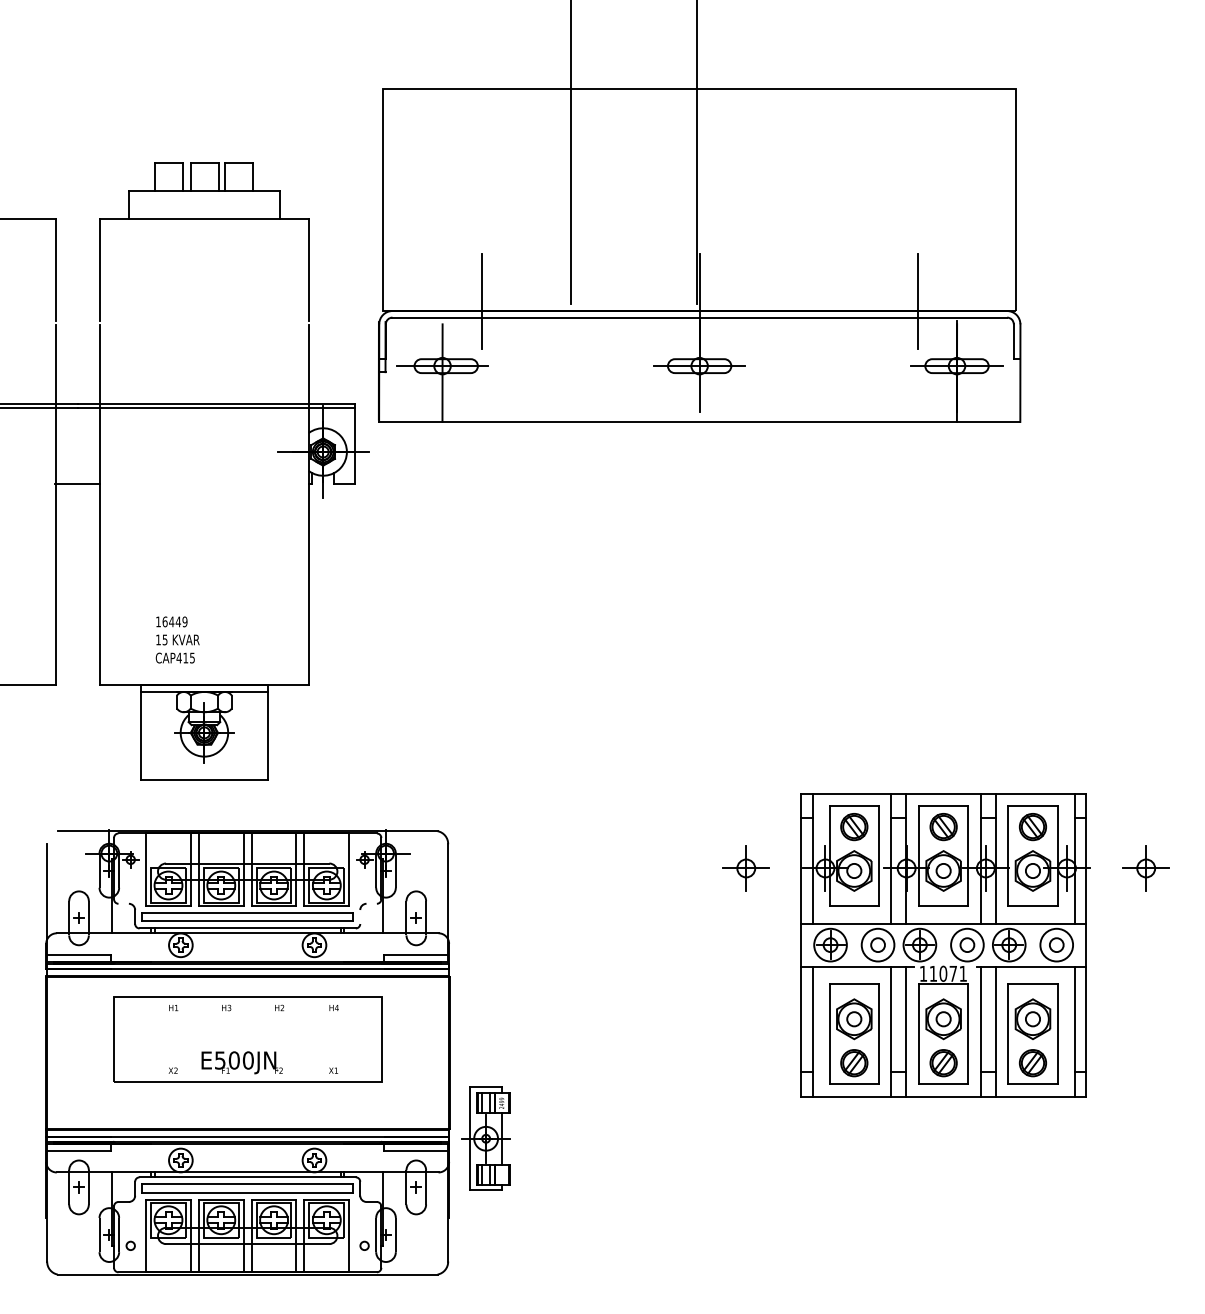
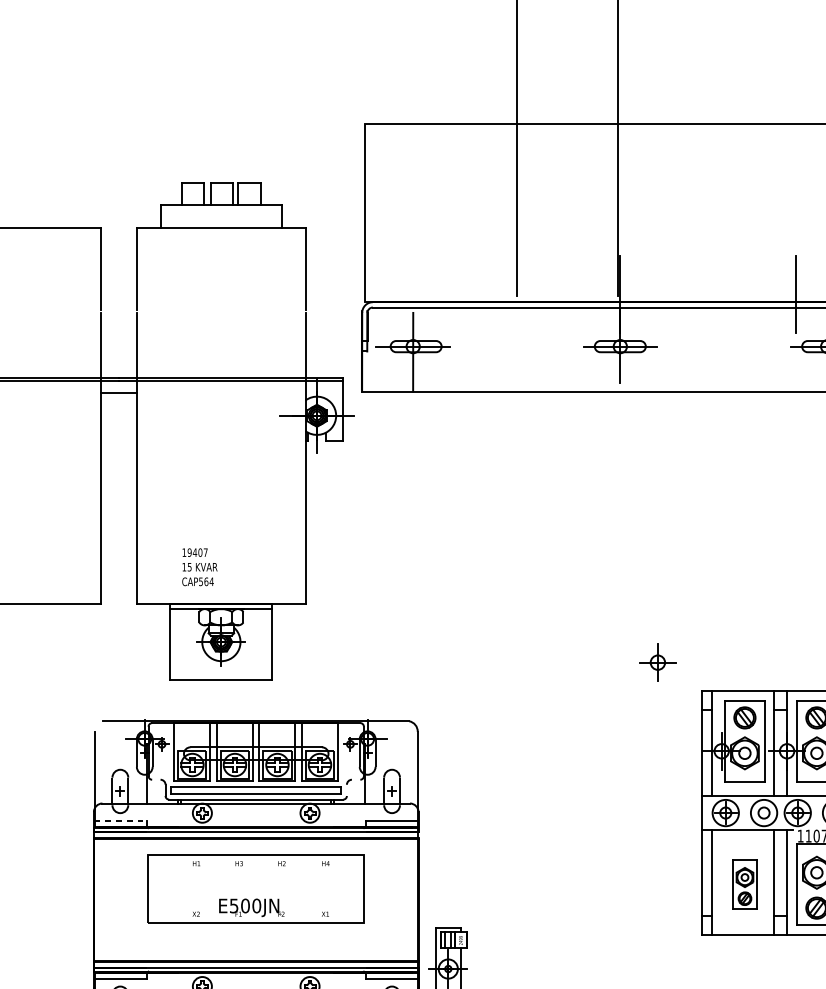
line: (481, 301) -> (444, 294), removed
line: (77, 483) -> (119, 392), moved
text: (174, 621) -> (197, 552), 16449 -> 19407
text: (185, 657) -> (206, 581), CAP415 -> CAP564
part: (745, 868) -> (657, 662), moved
line: (79, 955) -> (120, 821), solid -> dashed
part: (854, 1033) -> (745, 884), size x0.6

